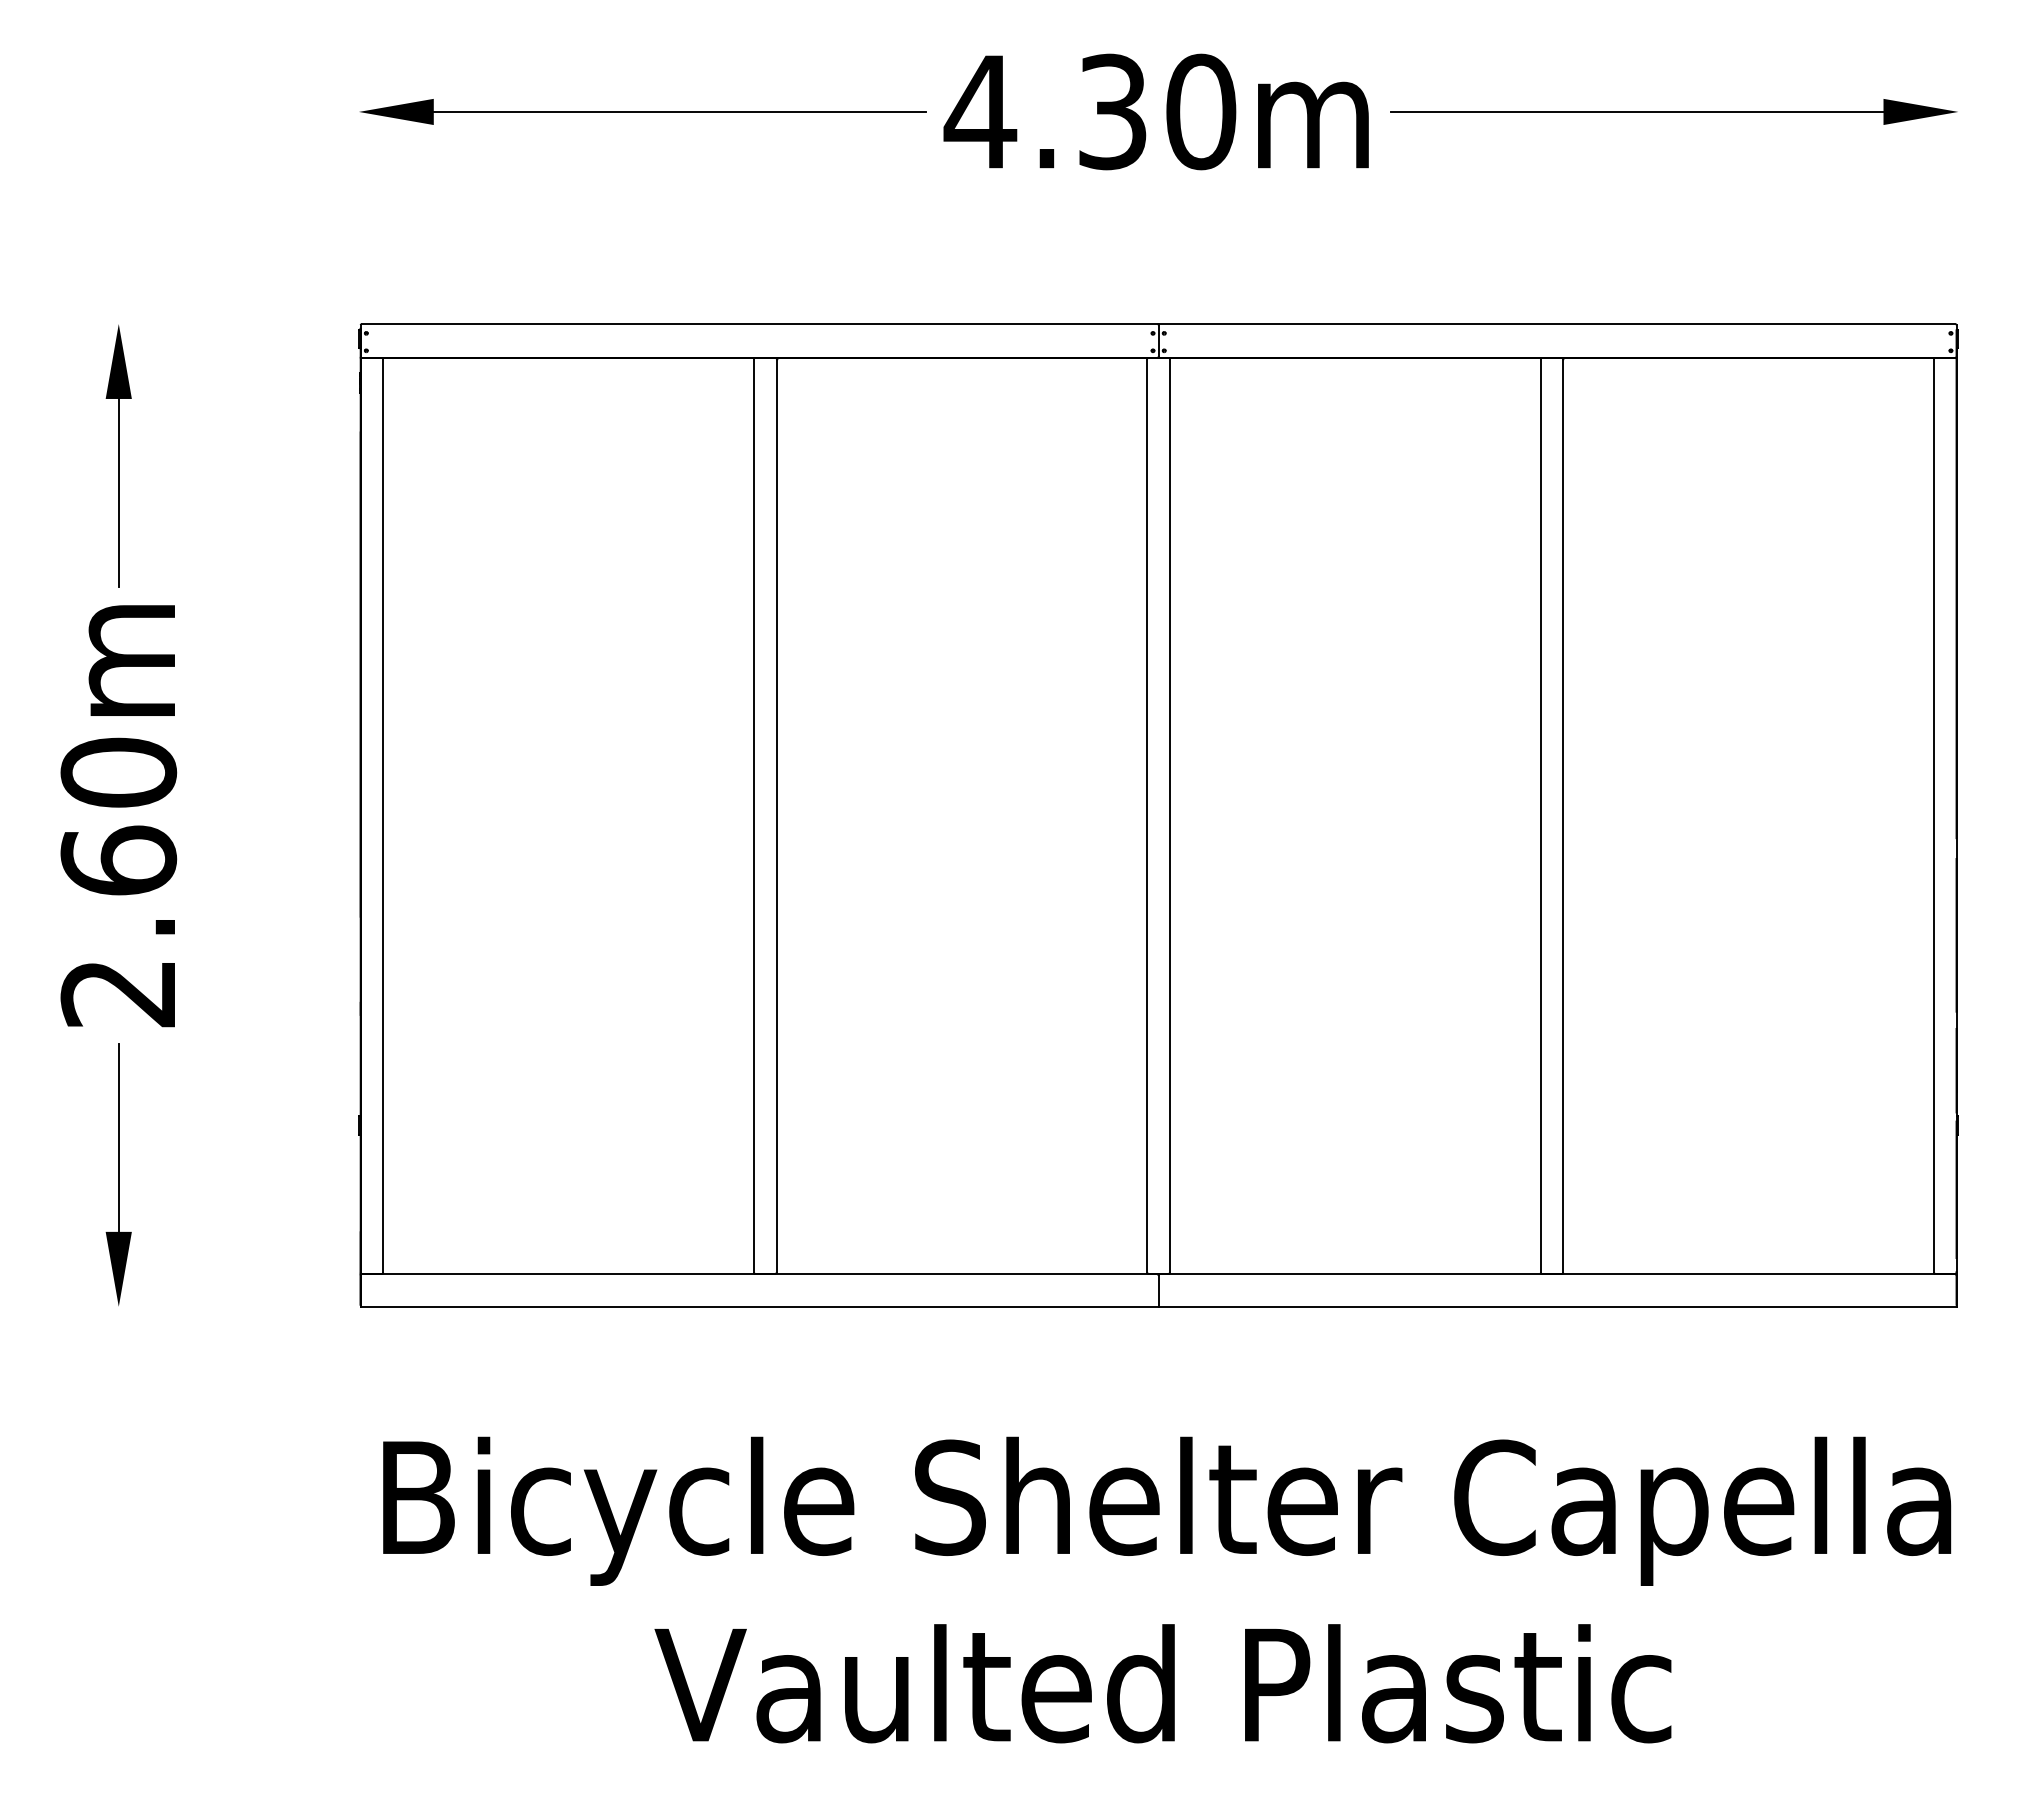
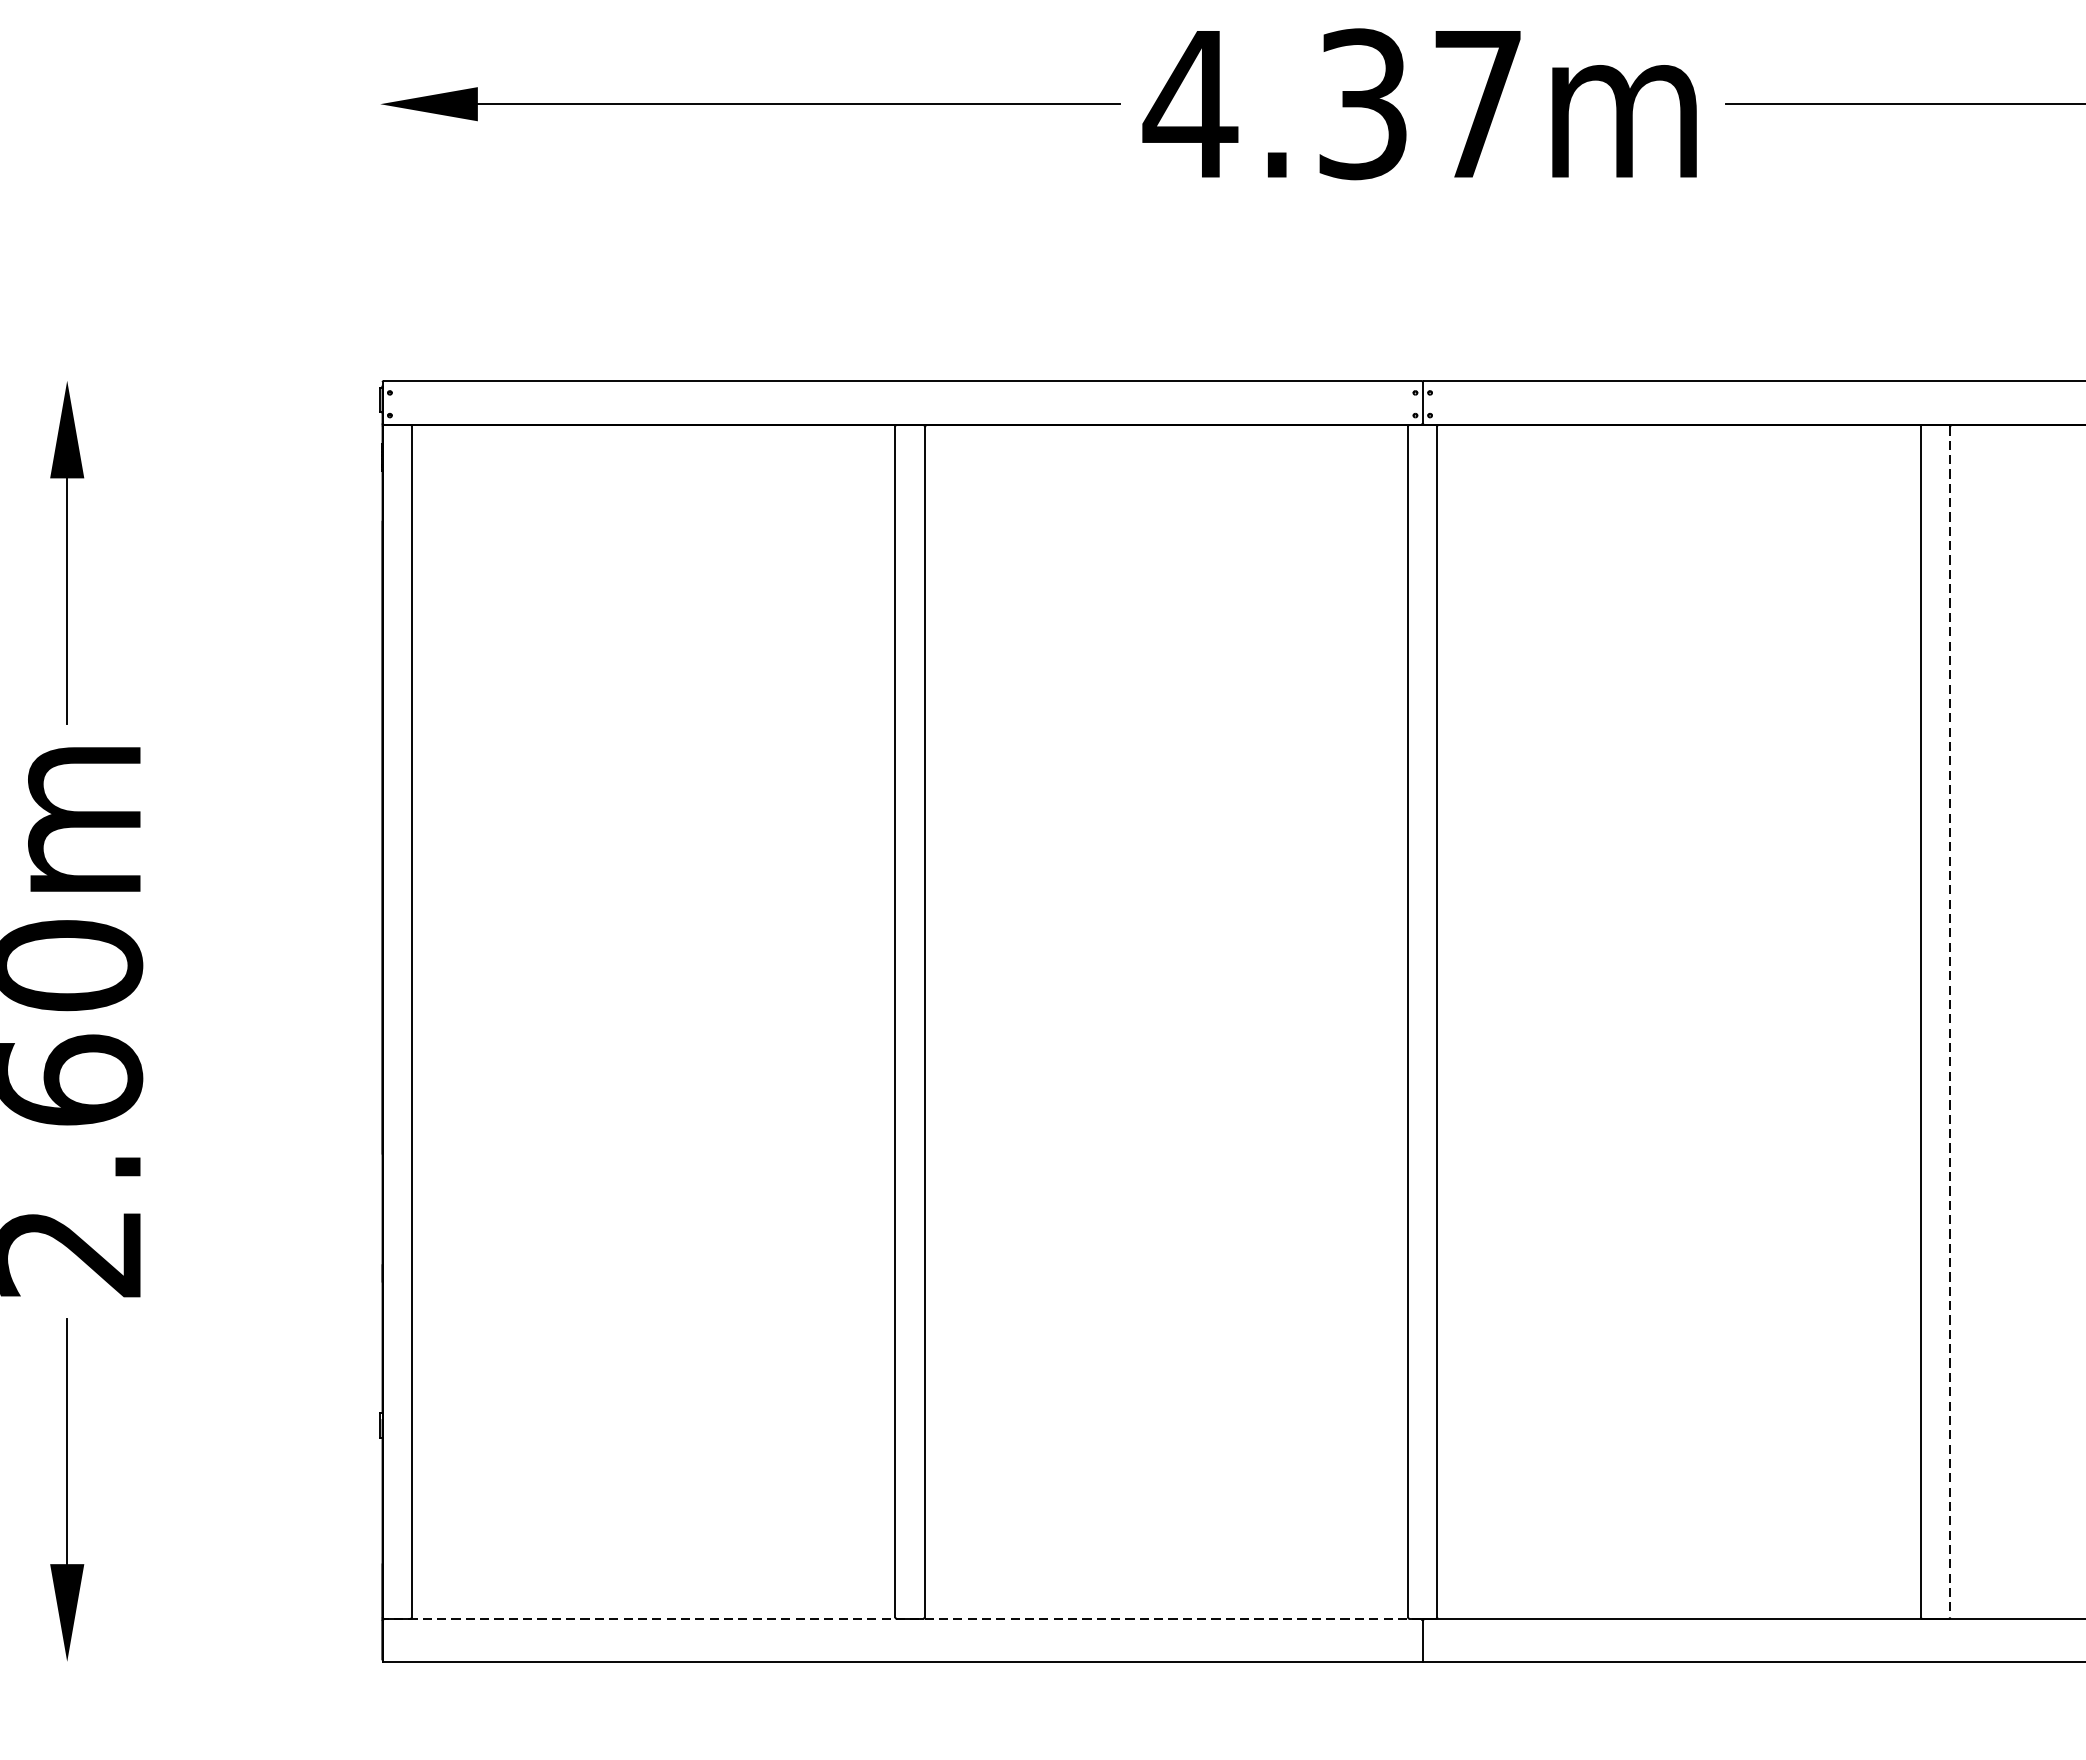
text: (1201, 111) -> (1478, 103), 4.30m -> 4.37m
line: (1563, 815) -> (1950, 1021), solid -> dashed
line: (759, 1274) -> (902, 1619), solid -> dashed

